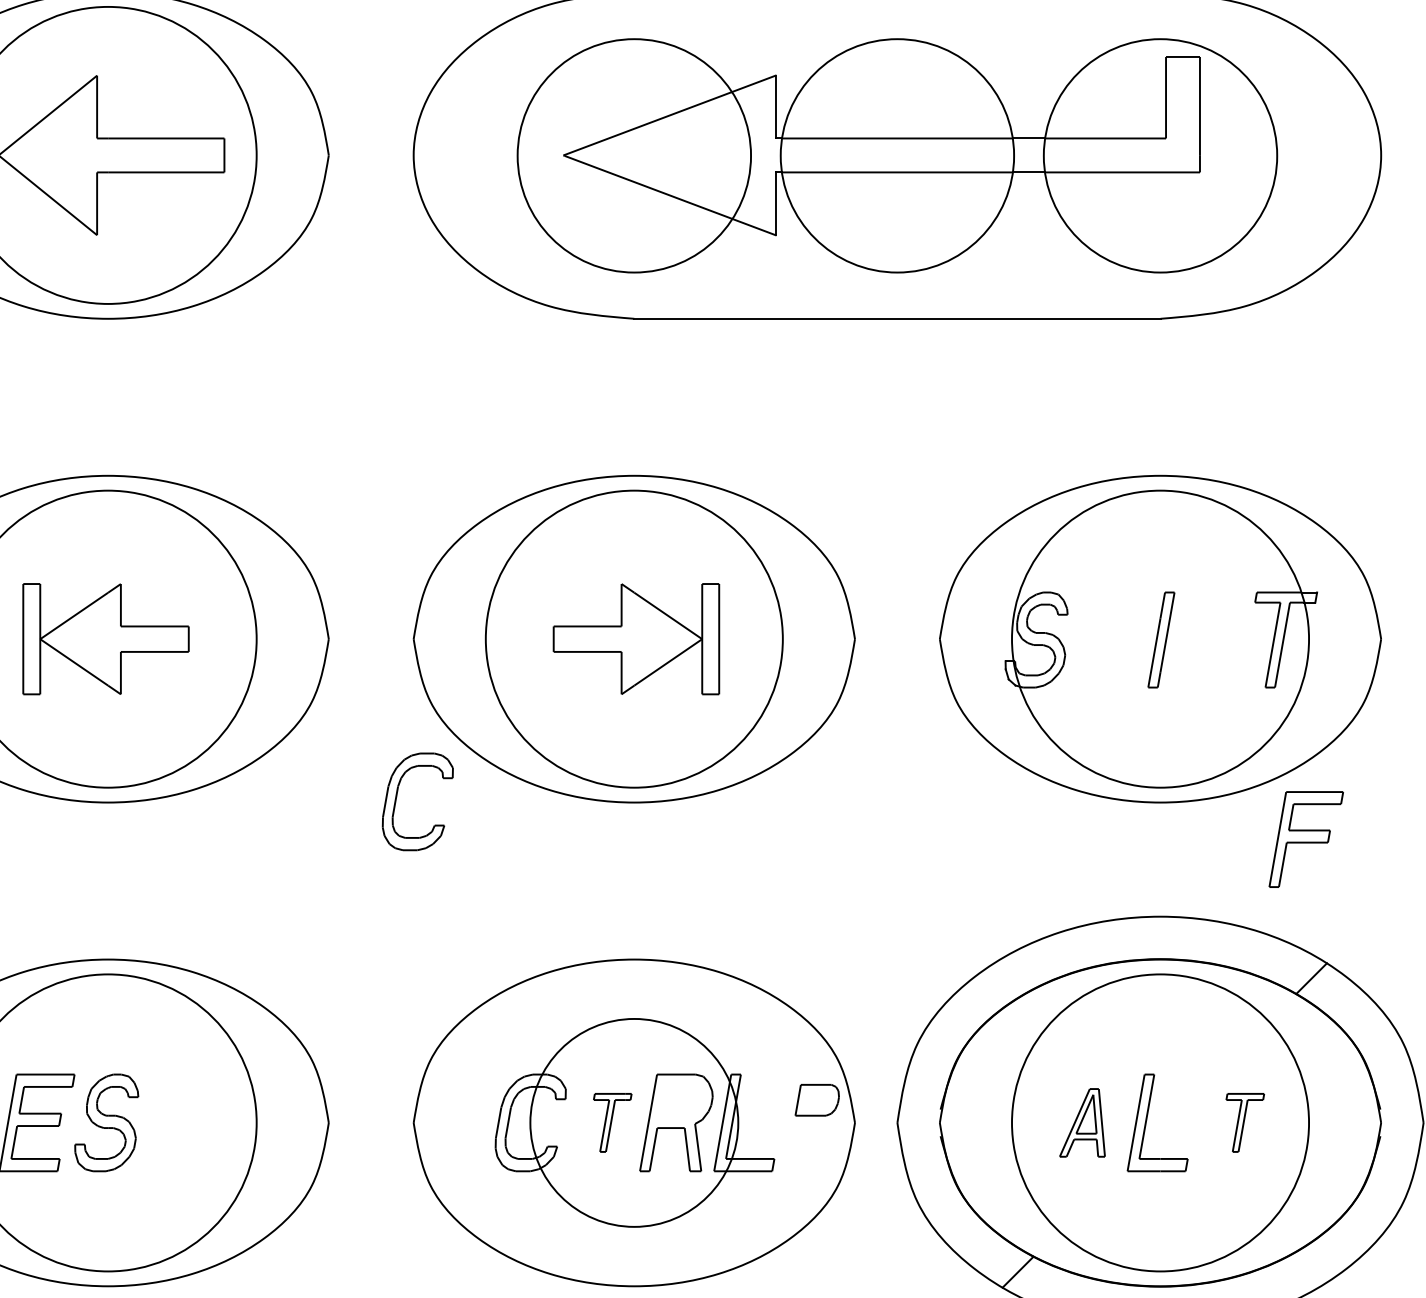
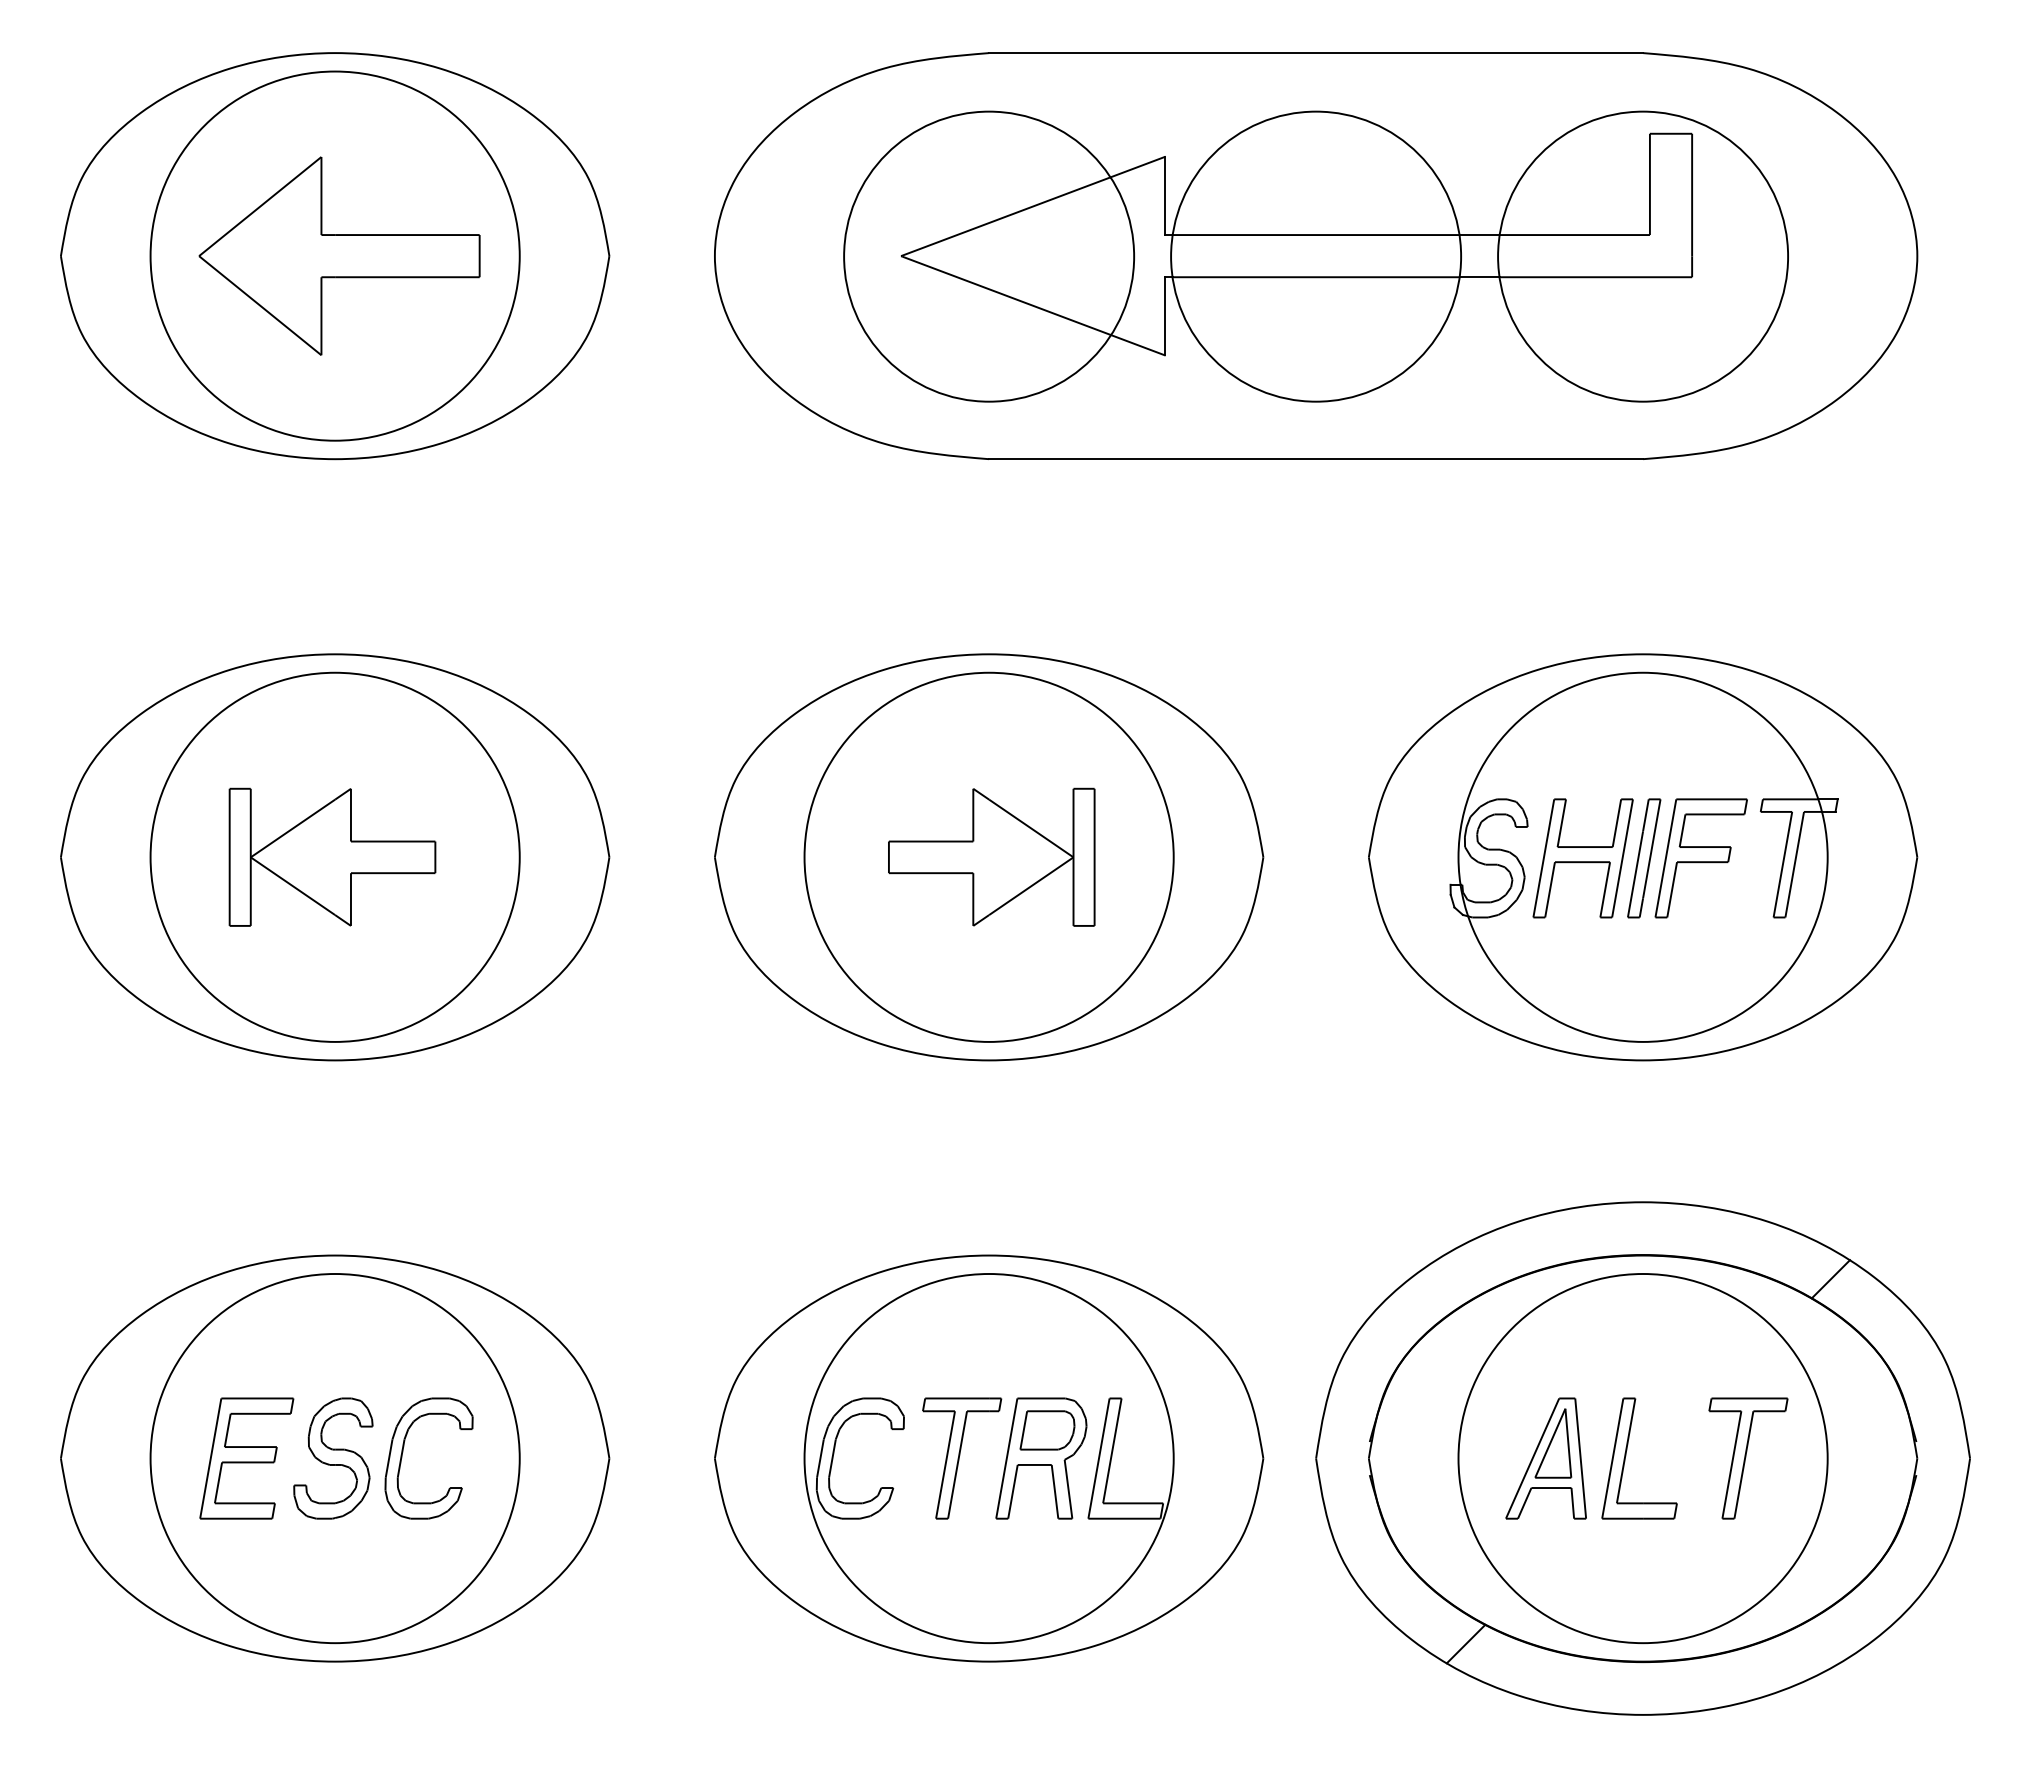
part: (1111, 640) -> (1582, 858), added
part: (397, 796) -> (403, 1452), moved
part: (1305, 839) -> (1700, 858), moved
part: (817, 1100) -> (1047, 1430), moved
part: (612, 1122) -> (962, 1458), size x1.67
circle: (633, 1122) -> (988, 1458), size x1.43
part: (1081, 1122) -> (1545, 1458), size x1.43
part: (1245, 1122) -> (1748, 1458), size x1.67

